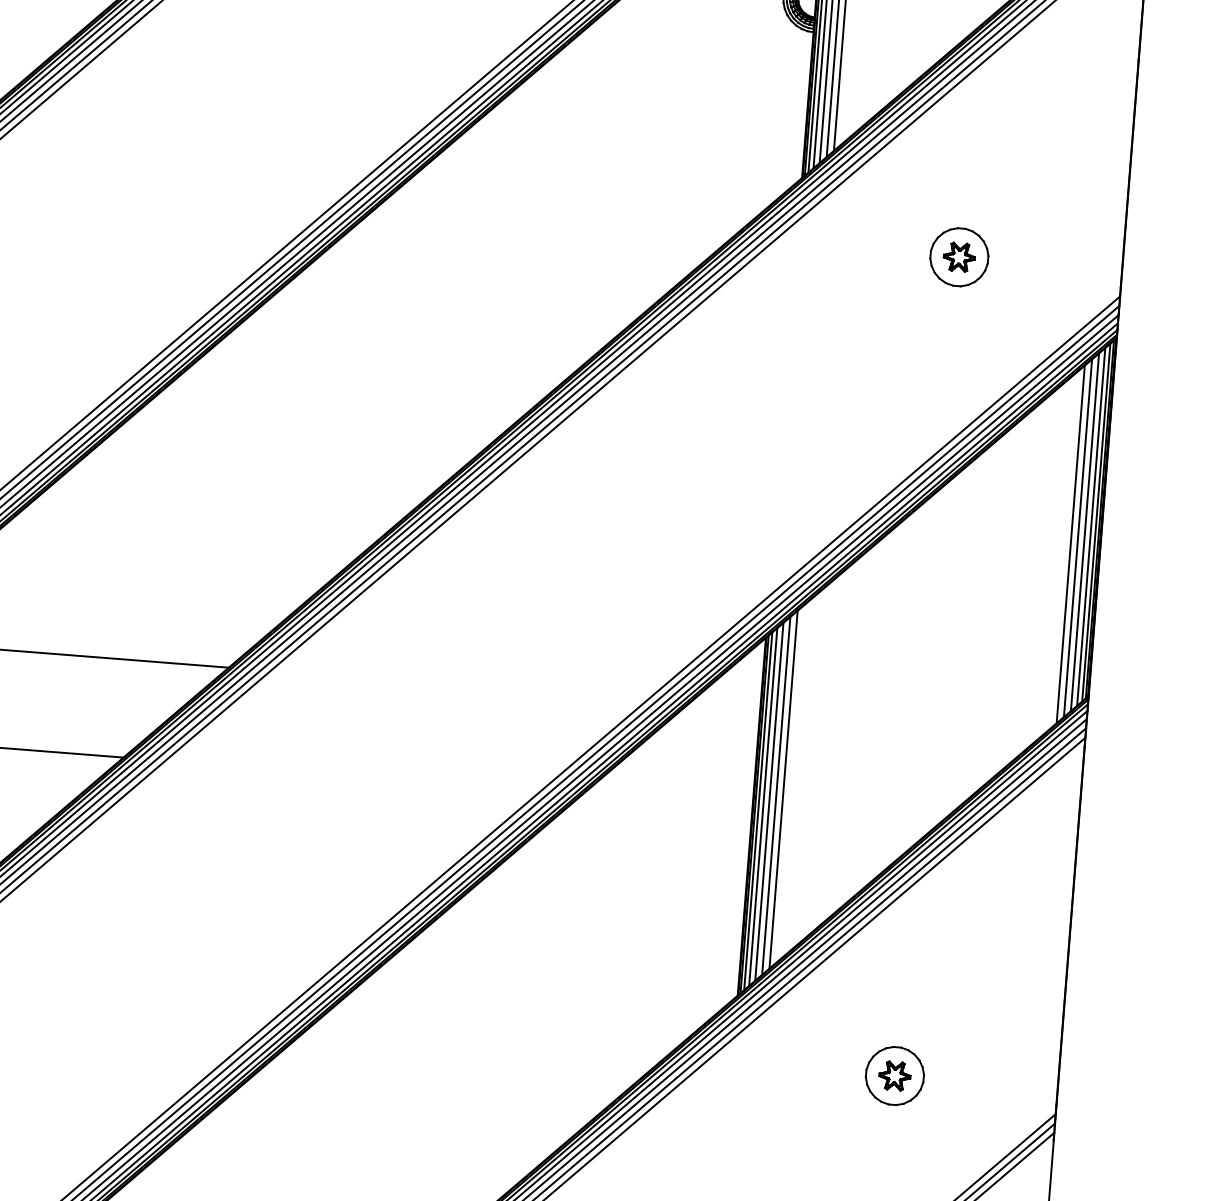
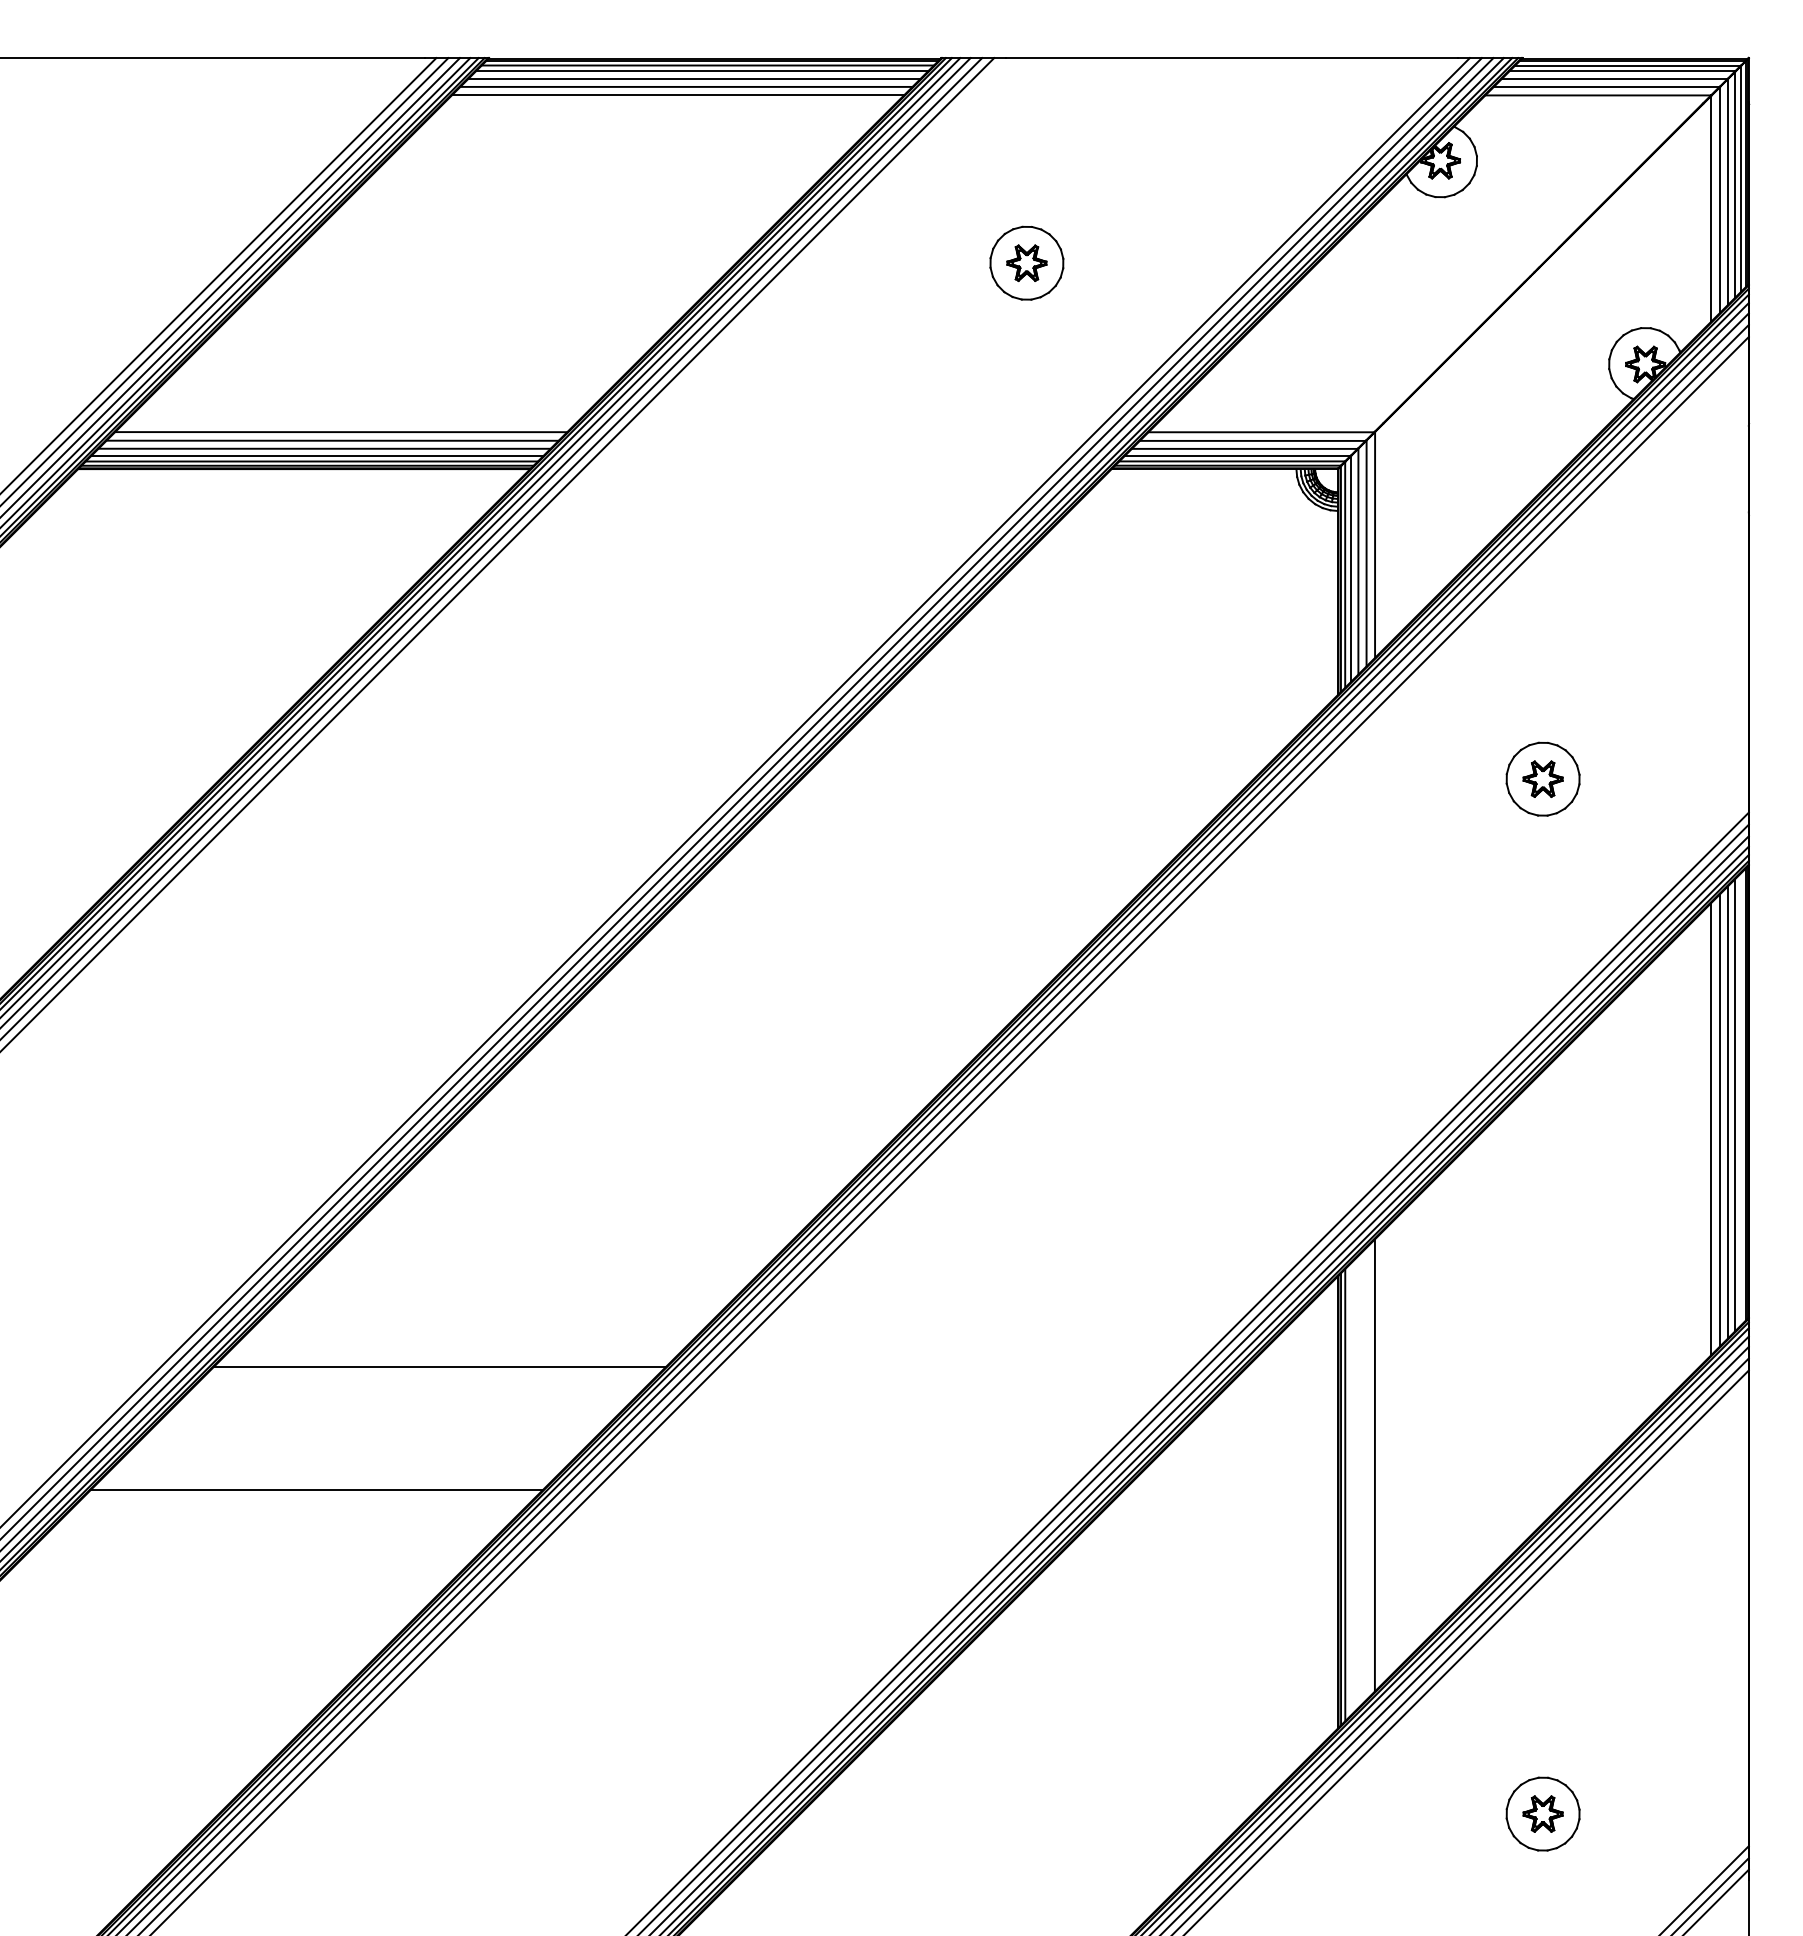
line: (1096, 522) -> (1741, 1098), removed
line: (776, 795) -> (1366, 1473), removed
line: (769, 802) -> (1358, 1482), removed
line: (763, 807) -> (1351, 1489), removed

